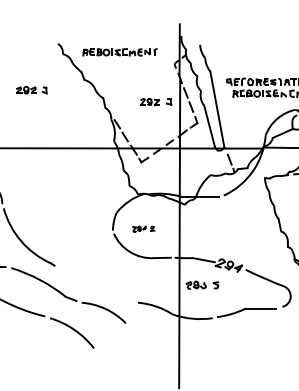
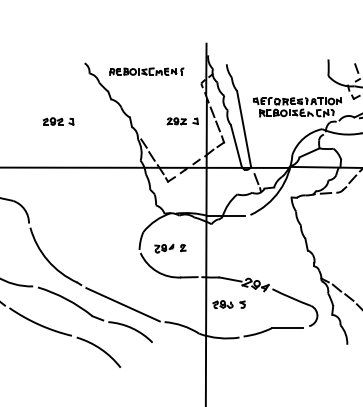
part: (31, 90) -> (58, 121), moved
part: (143, 229) -> (170, 248), size x1.43
line: (95, 285) -> (122, 304), added

